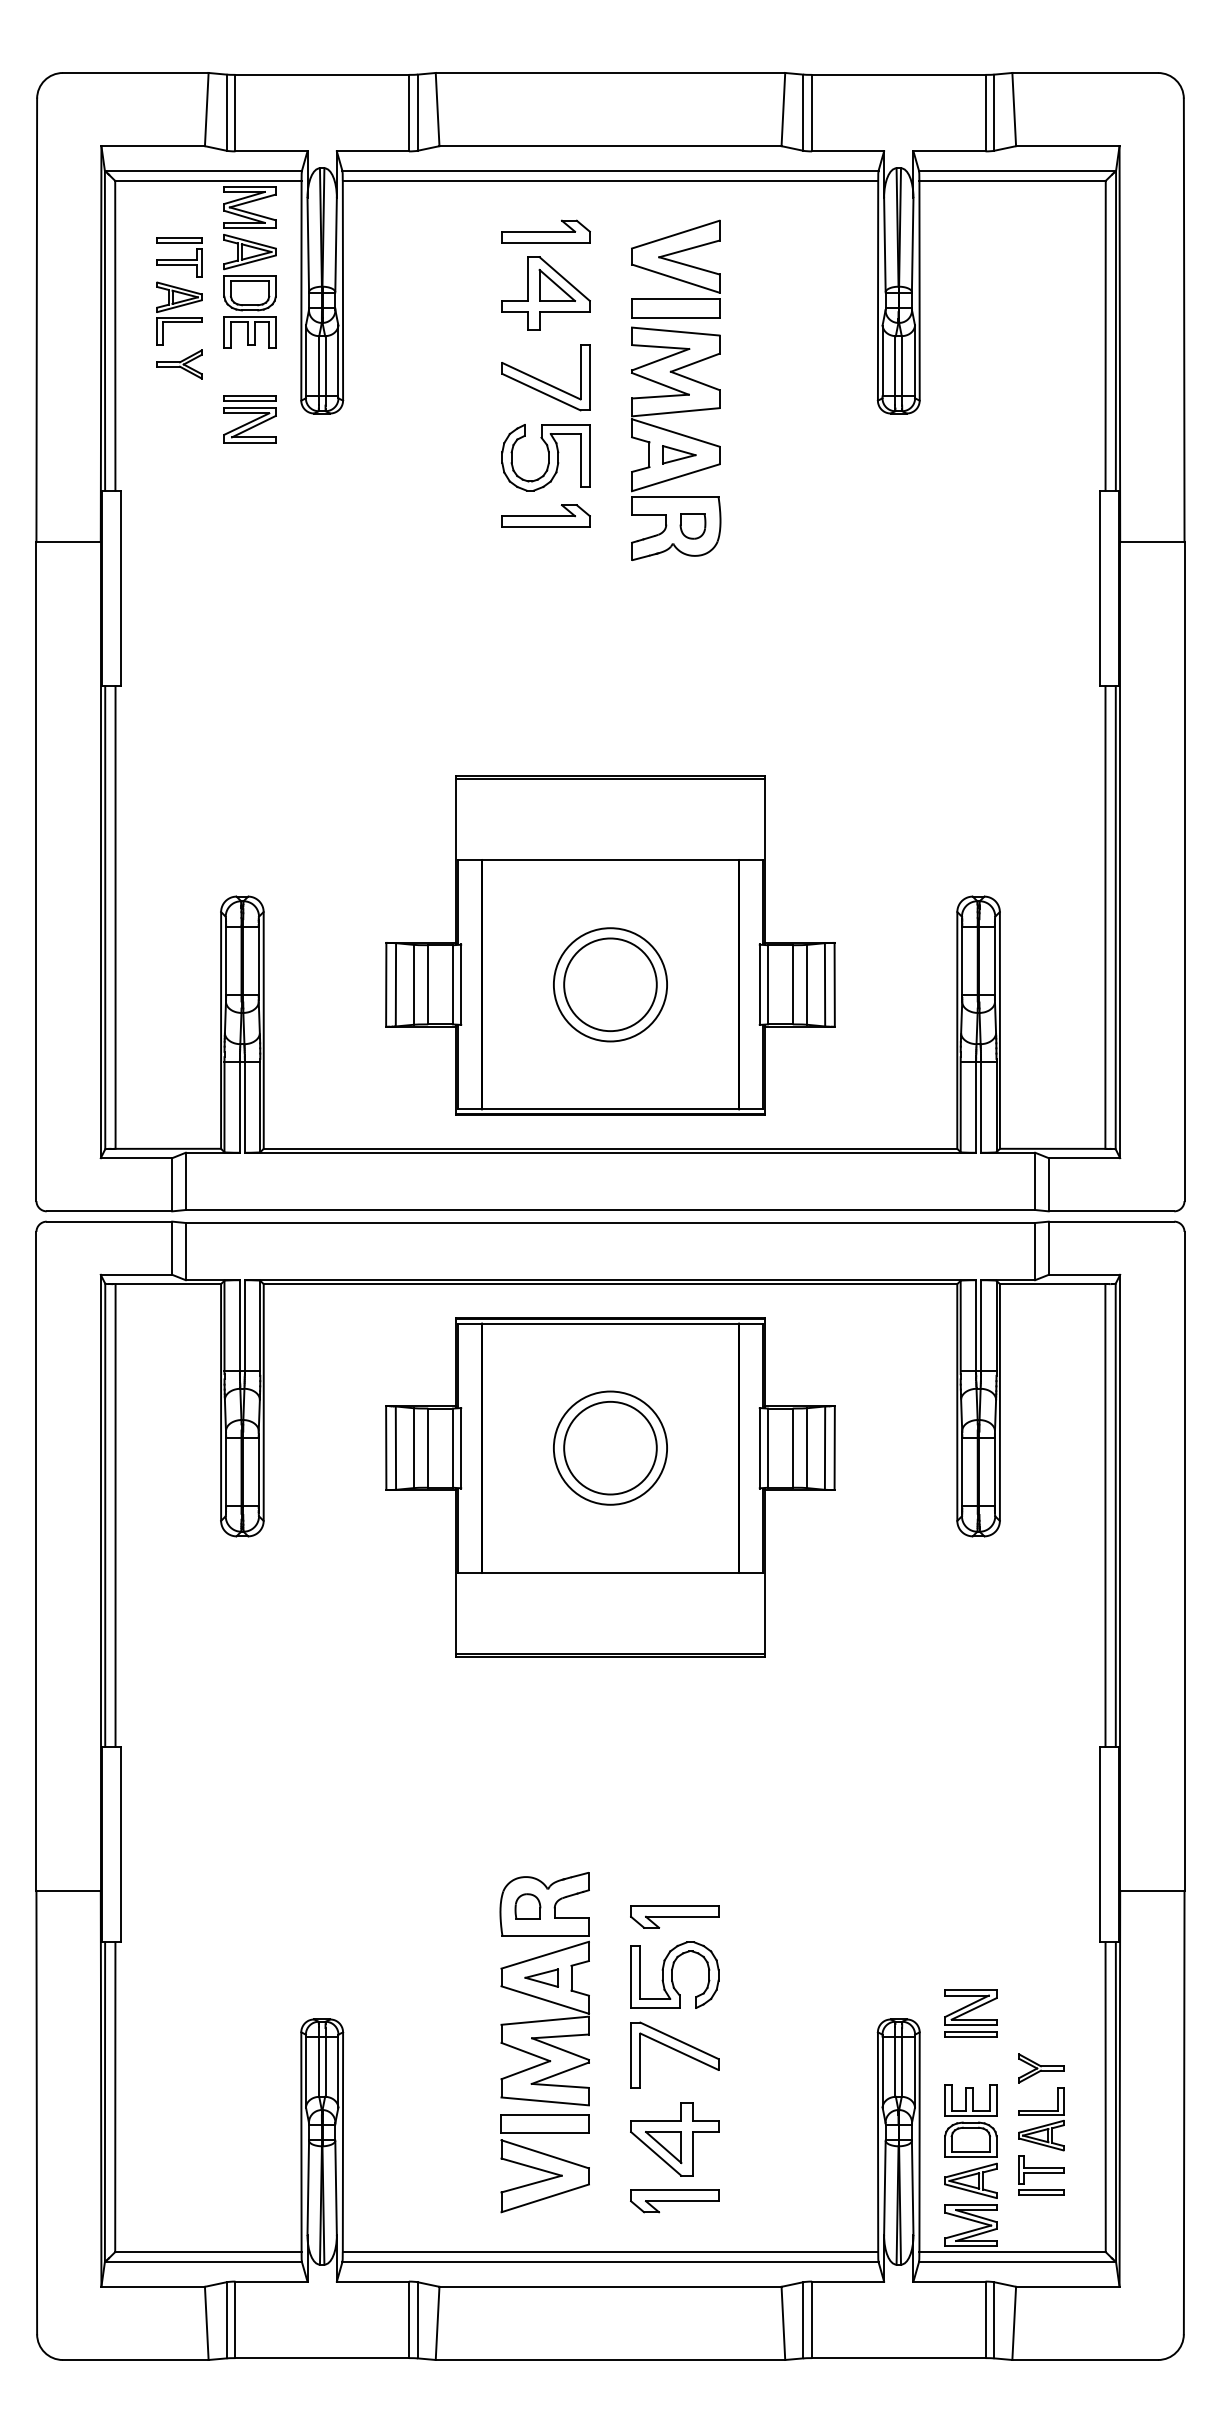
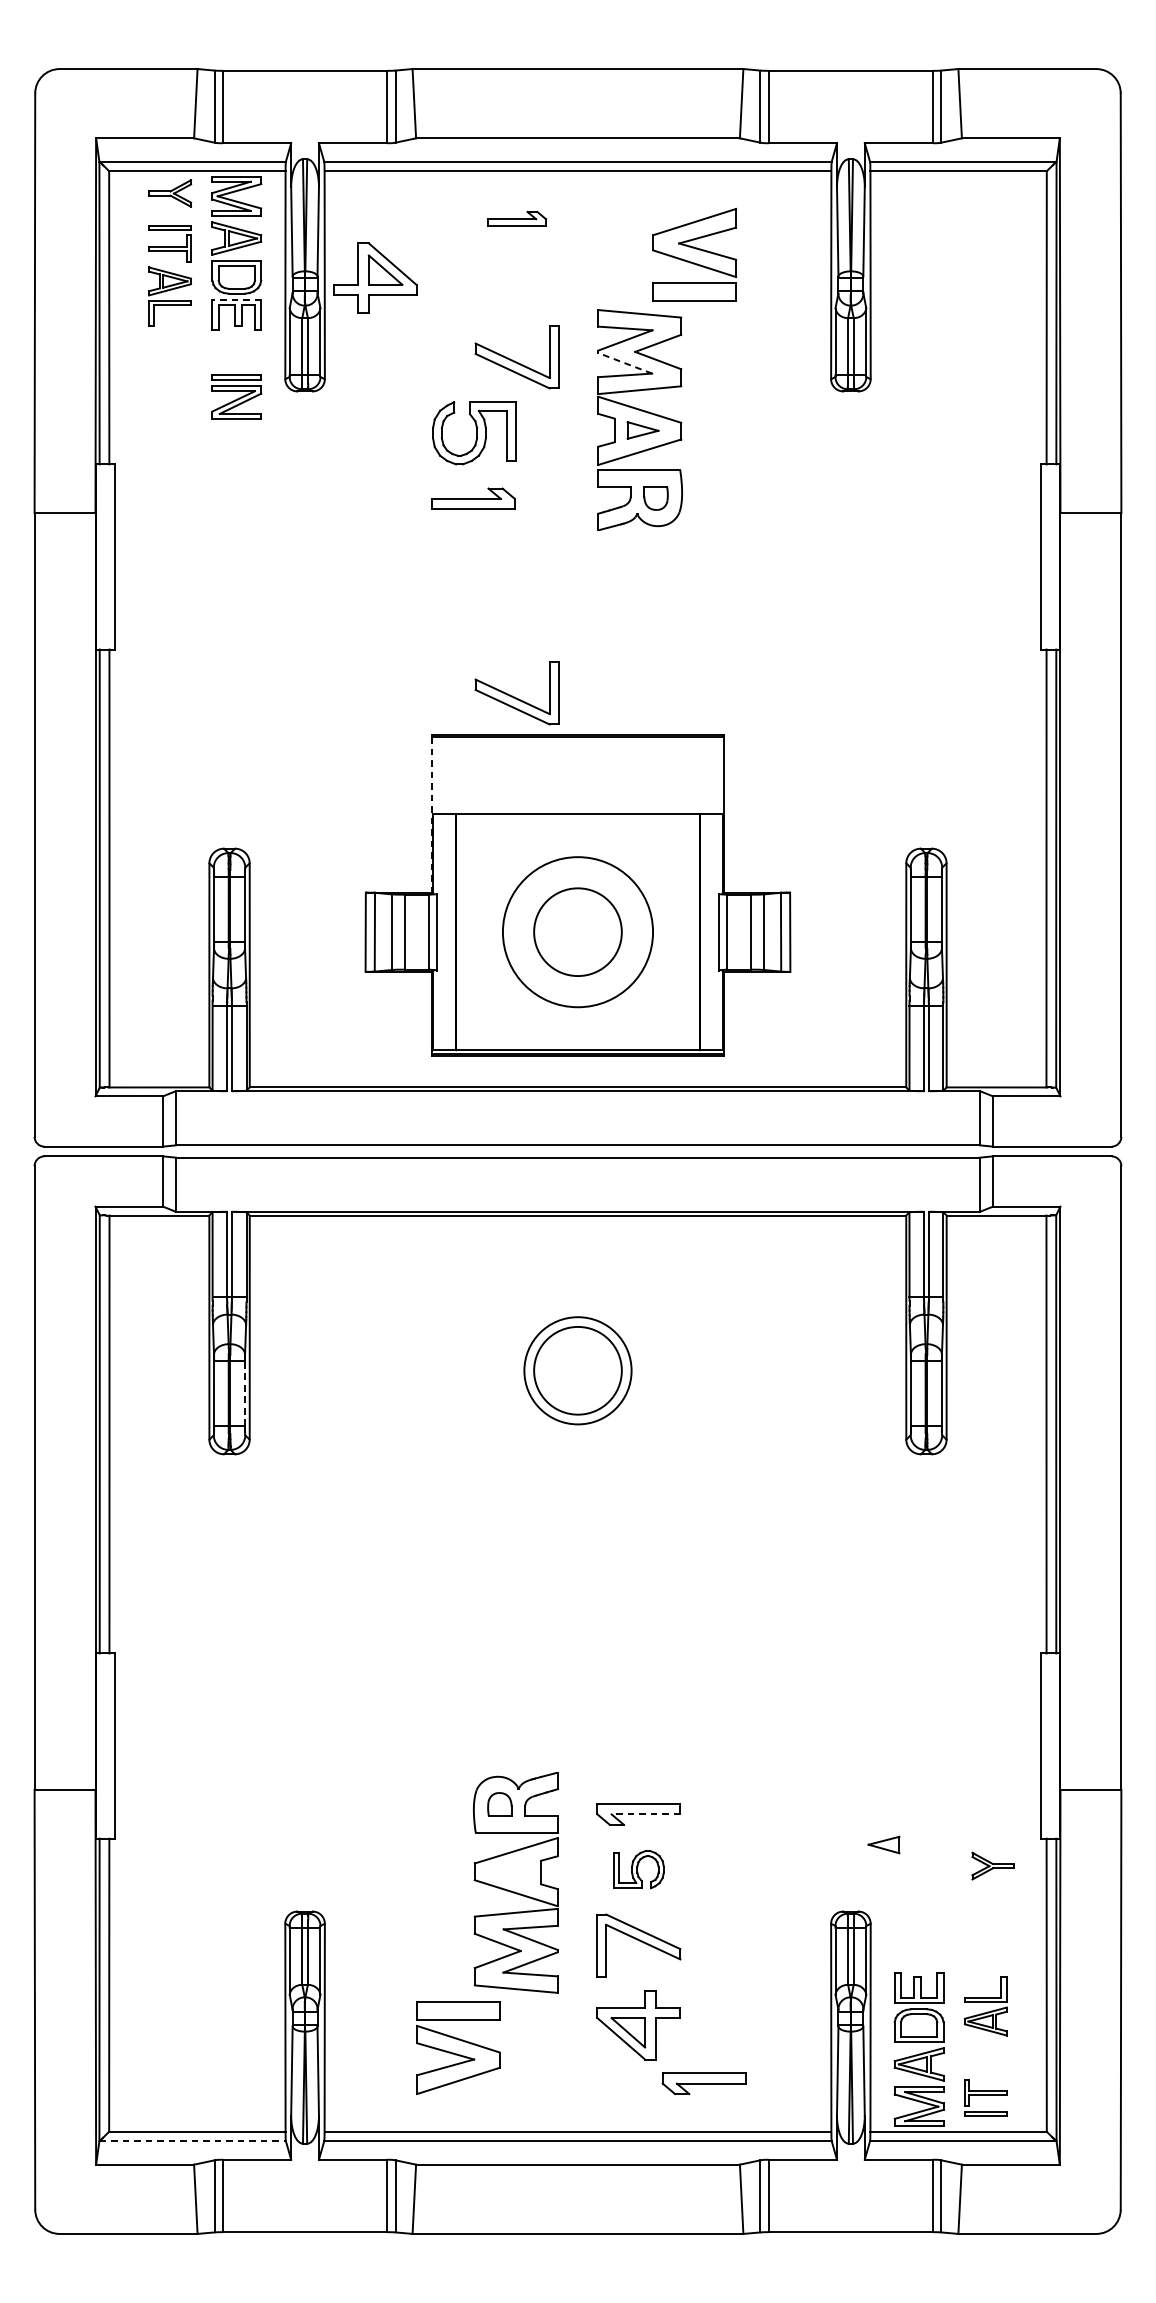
part: (545, 231) -> (516, 219), size x0.7
part: (675, 268) -> (694, 254), moved
part: (545, 293) -> (374, 277), moved
line: (250, 317) -> (237, 300), solid -> dashed
part: (179, 364) -> (170, 193), moved
line: (659, 383) -> (624, 362), solid -> dashed
part: (545, 457) -> (473, 433), moved
part: (545, 515) -> (472, 498), moved
part: (545, 732) -> (516, 693), added
line: (456, 860) -> (432, 814), solid -> dashed
circle: (610, 984) -> (578, 931), size x1.4
line: (258, 1471) -> (244, 1392), solid -> dashed
part: (610, 1487) -> (578, 1408), removed
line: (681, 1916) -> (645, 1814), solid -> dashed
part: (674, 1974) -> (638, 1869), size x0.6
part: (541, 1977) -> (883, 1844), moved
part: (970, 2013) -> (918, 1905), removed
part: (1041, 2068) -> (993, 1866), moved
part: (544, 2163) -> (457, 2047), moved
part: (1041, 2175) -> (985, 2098), moved
part: (674, 2201) -> (703, 2083), moved
line: (203, 2261) -> (192, 2140), solid -> dashed

